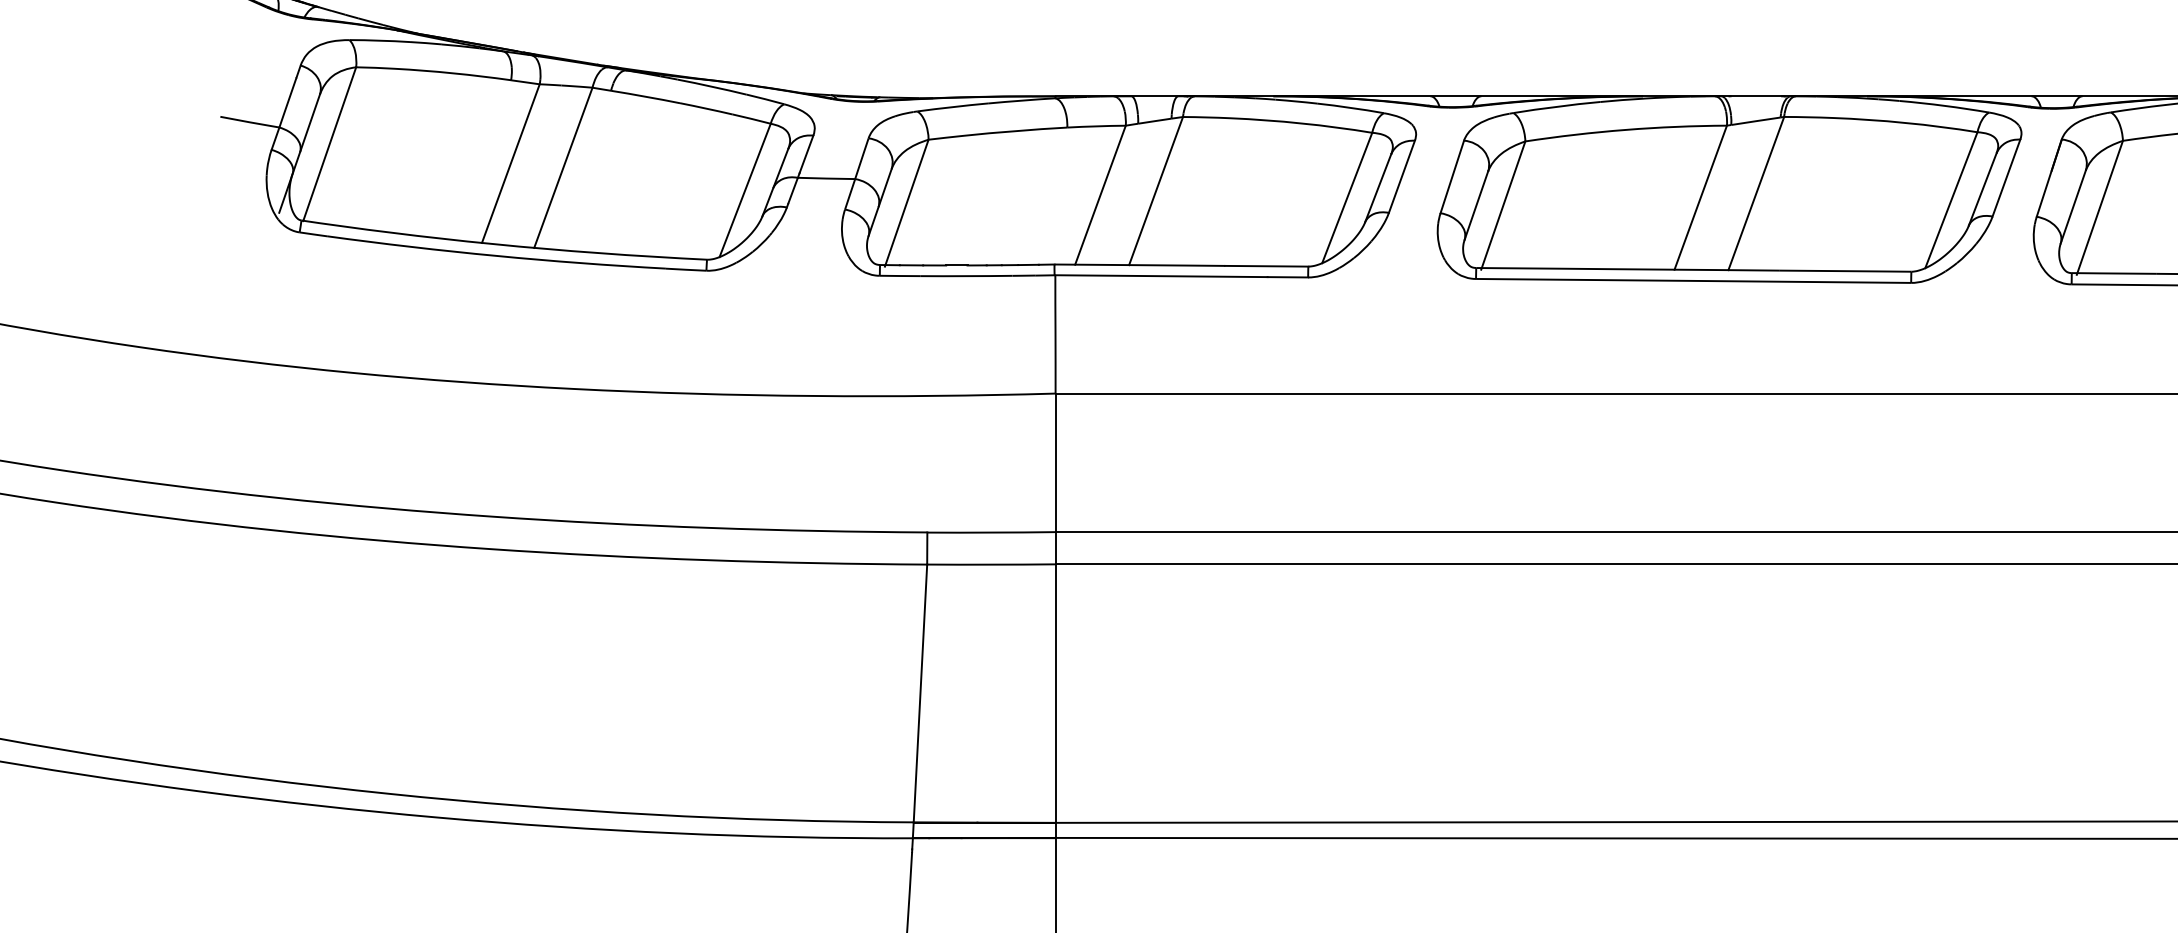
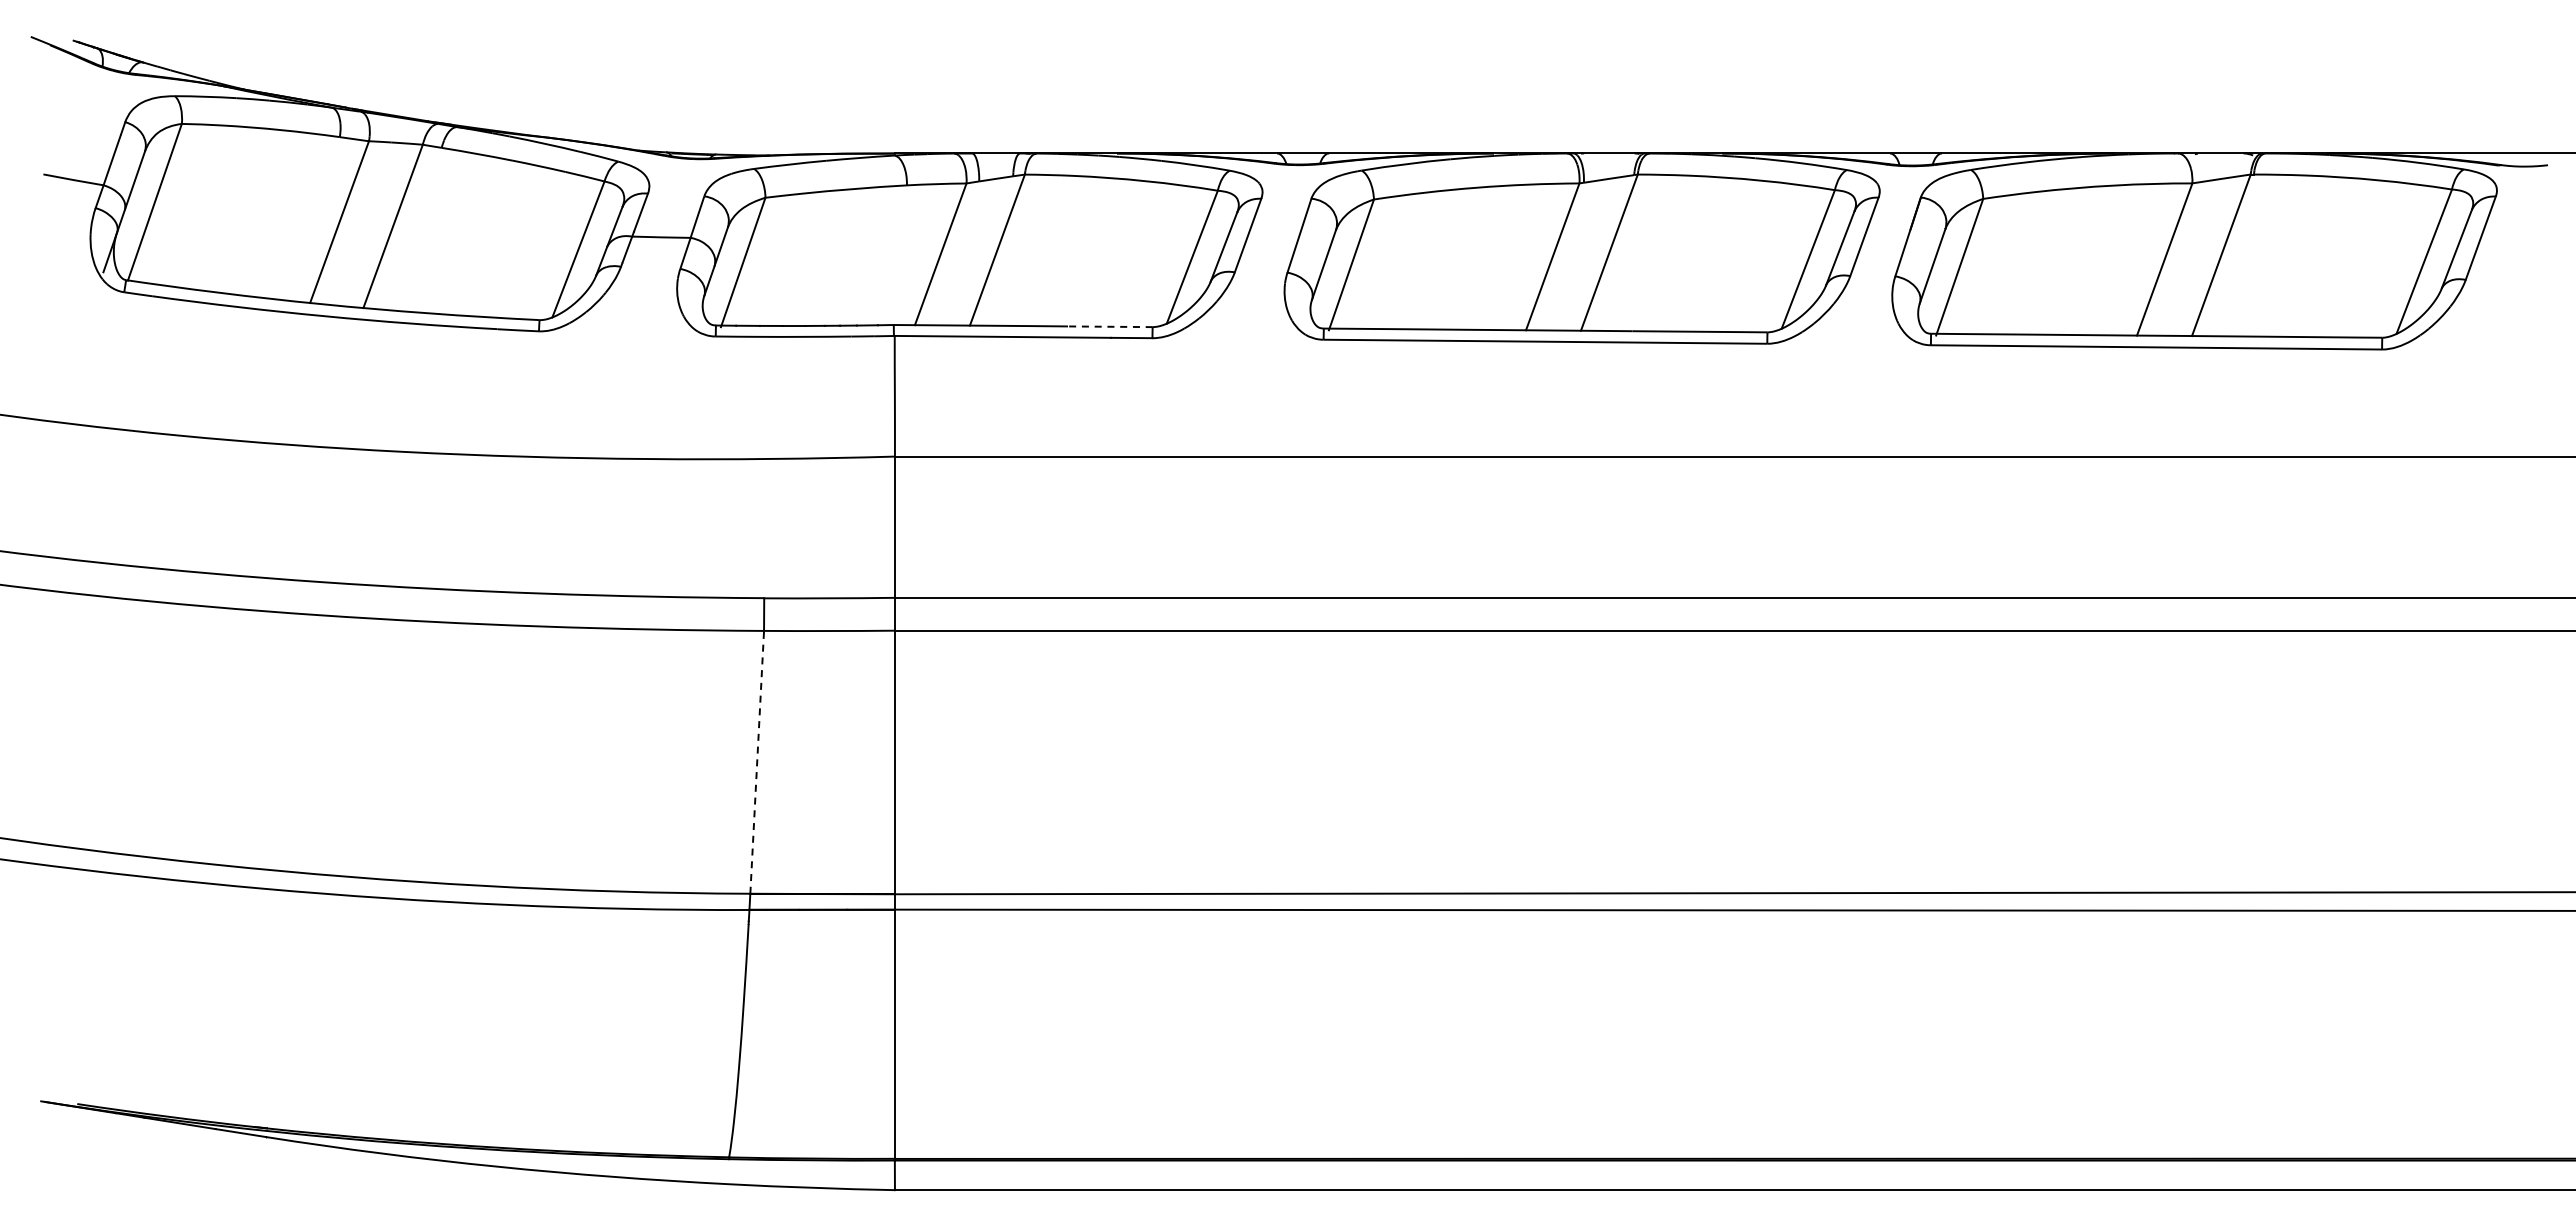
line: (1266, 265) -> (1109, 326), solid -> dashed
line: (920, 693) -> (757, 762), solid -> dashed

